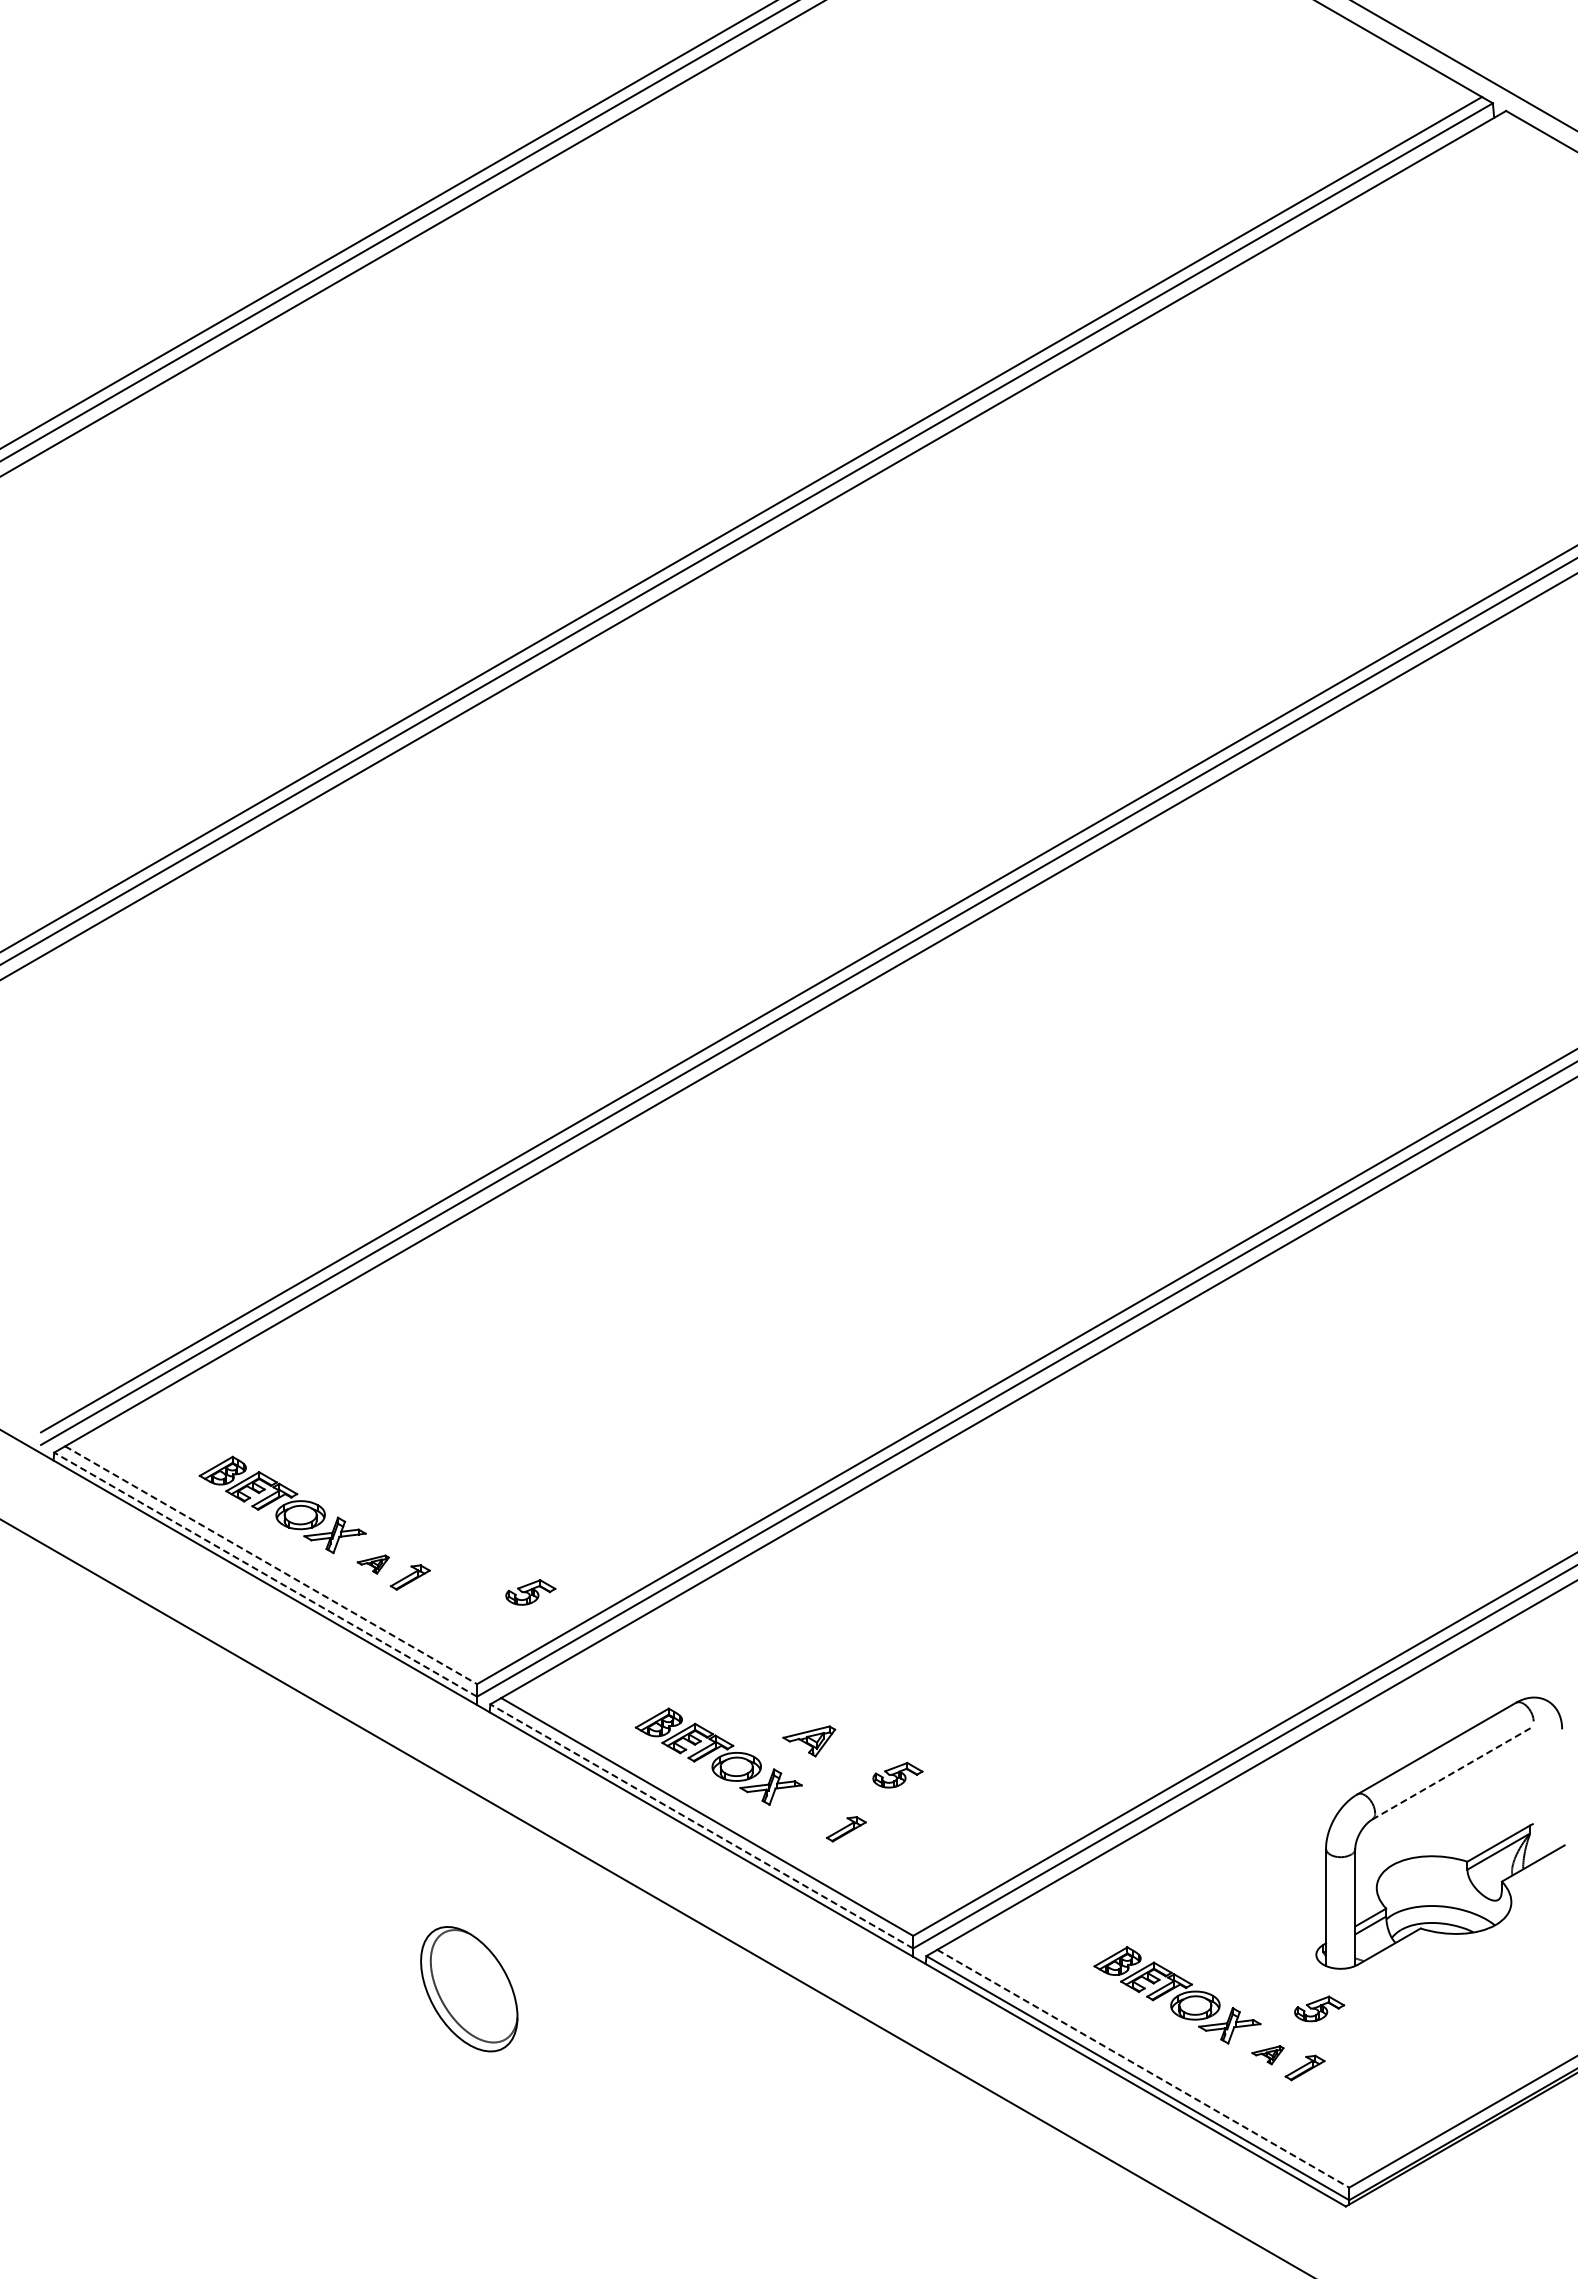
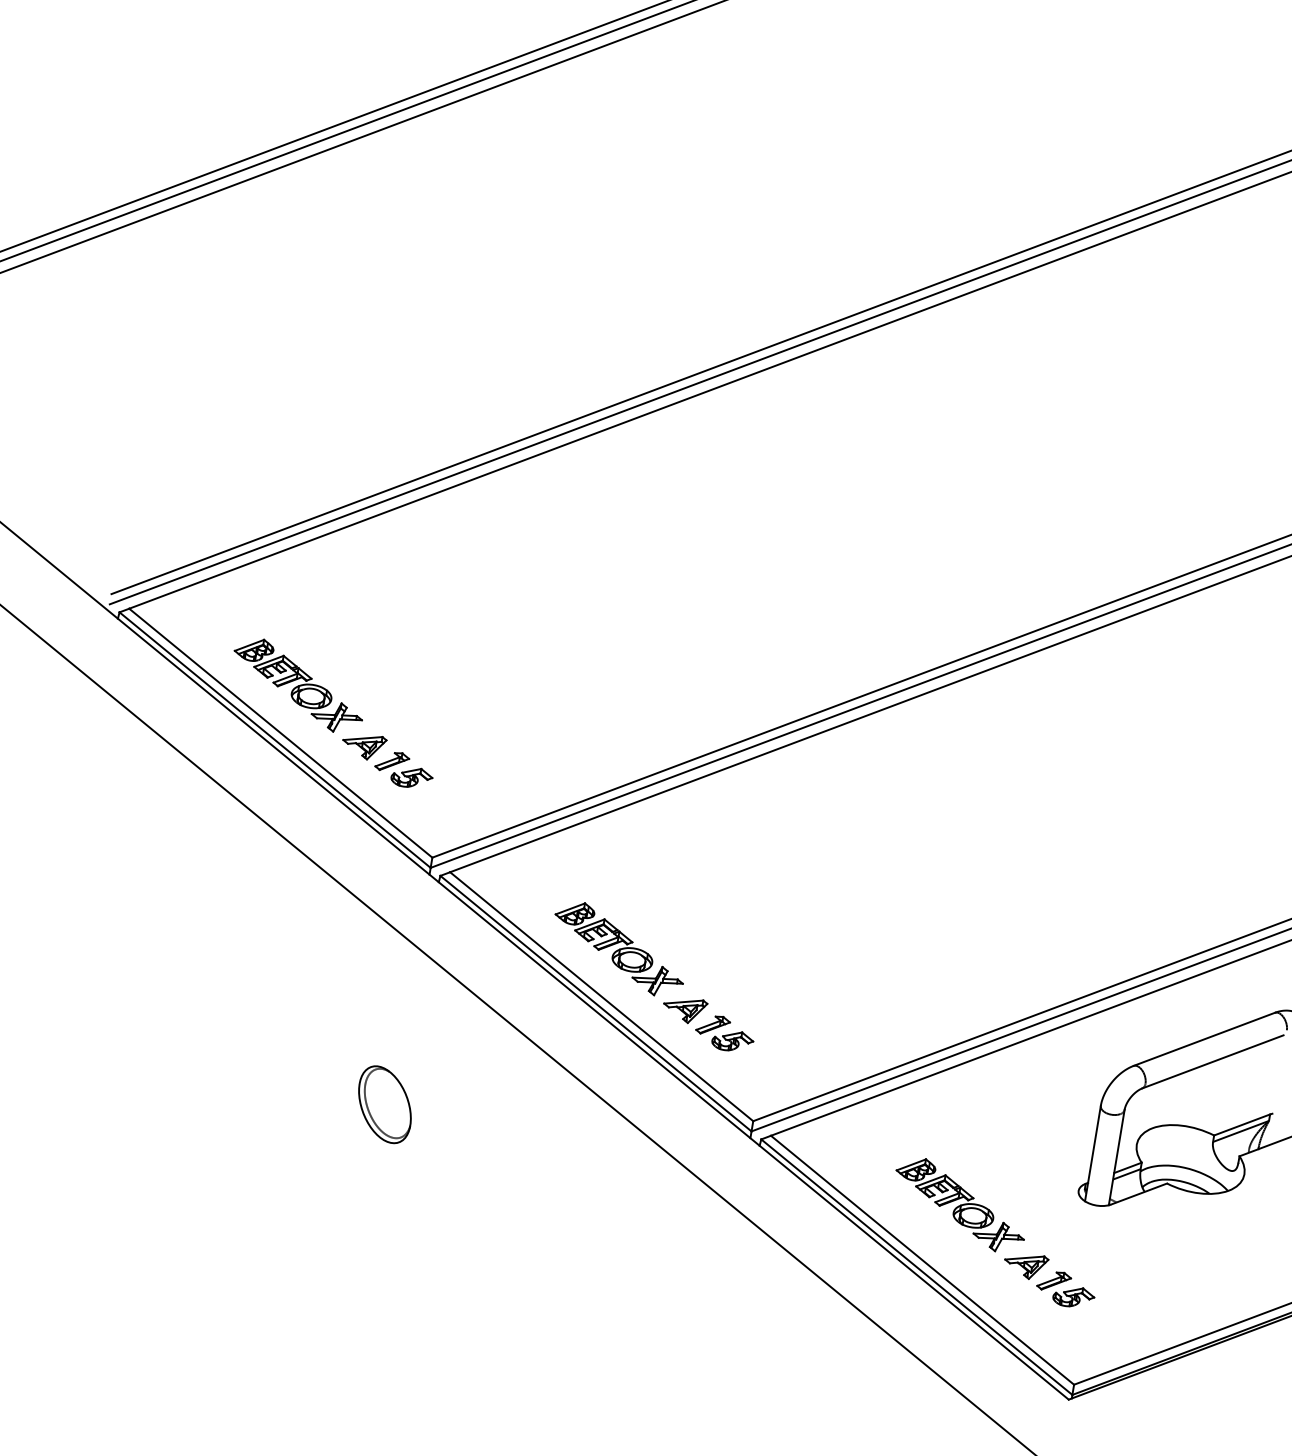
part: (373, 1564) -> (364, 746), size x1.67
line: (271, 1565) -> (281, 733), dashed -> solid
line: (265, 1574) -> (274, 739), dashed -> solid
part: (530, 1592) -> (411, 777), moved
part: (809, 1741) -> (684, 1010), moved
line: (1451, 1773) -> (1213, 1061), dashed -> solid
part: (897, 1774) -> (732, 1040), moved
line: (701, 1826) -> (595, 1003), dashed -> solid
part: (469, 1988) -> (385, 1104), size x0.71
part: (1319, 2008) -> (1073, 1296), moved
part: (1267, 2055) -> (1025, 1266), size x1.67
line: (1143, 2068) -> (922, 1260), dashed -> solid

